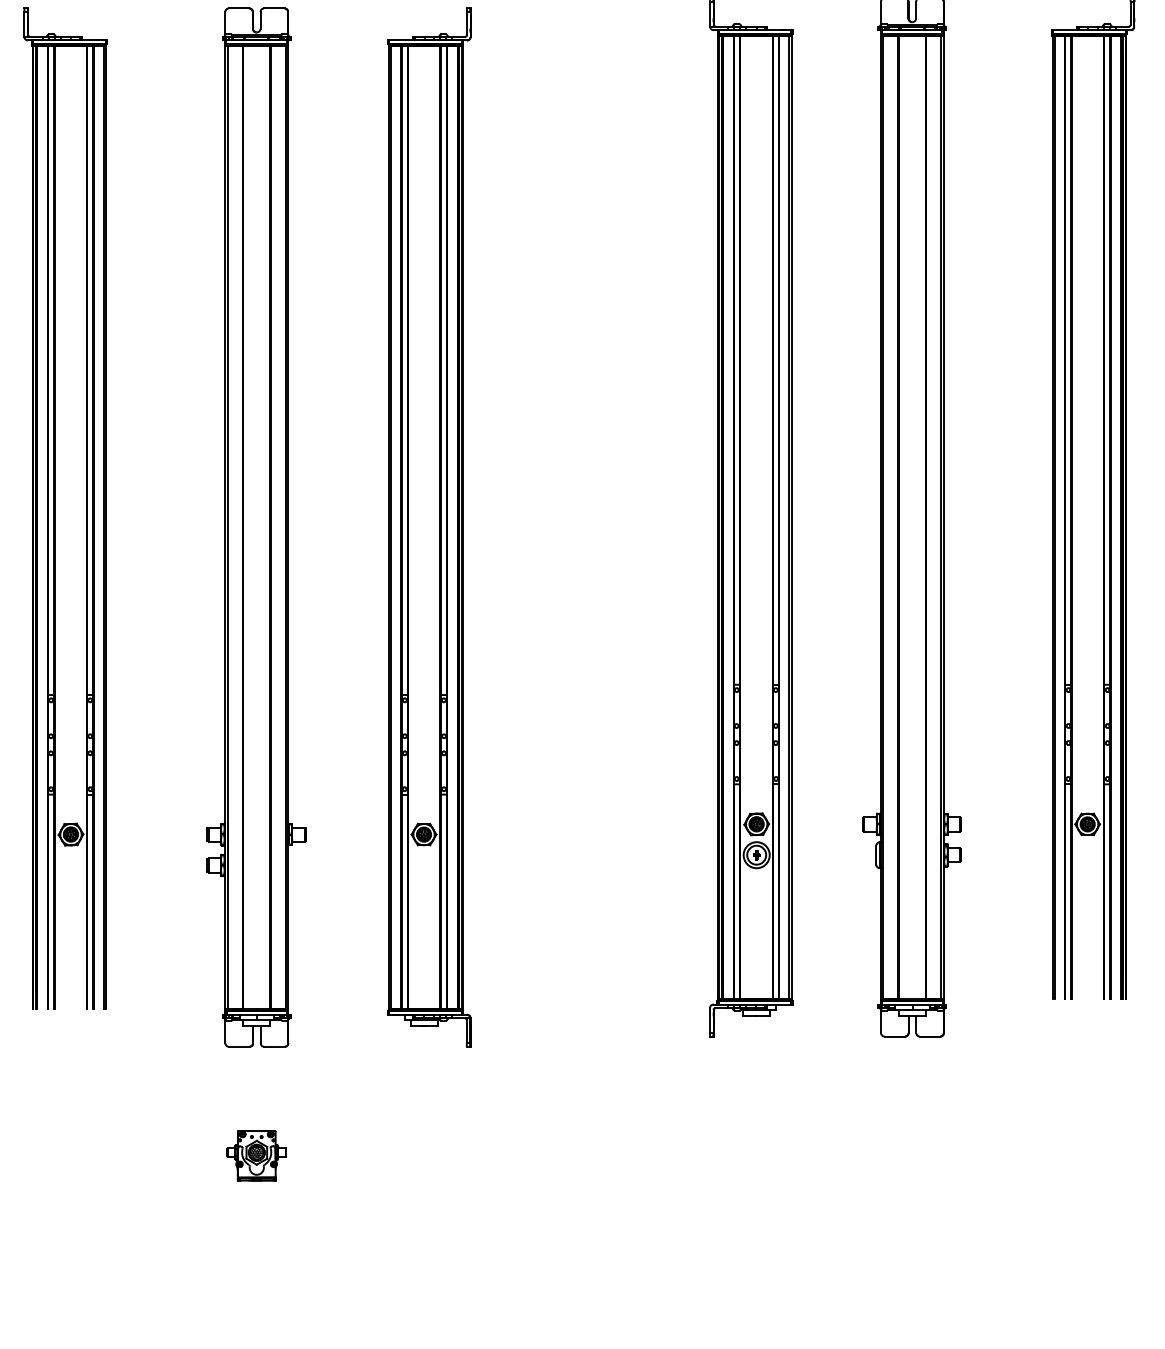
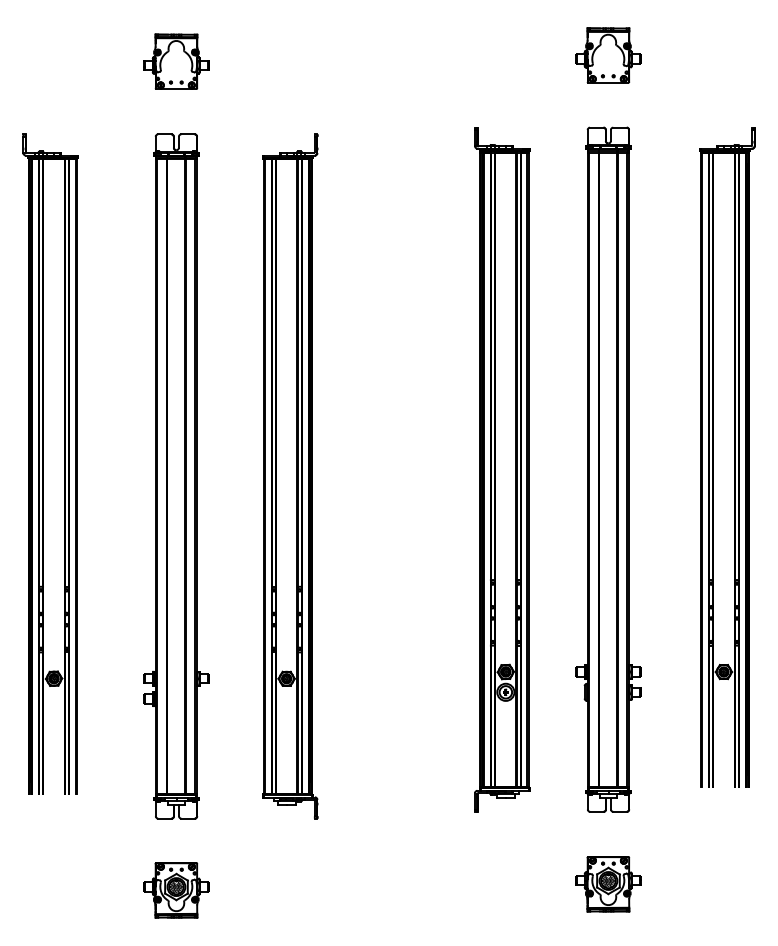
part: (912, 1146) -> (608, 884), added
part: (256, 1155) -> (176, 890), size x1.67

